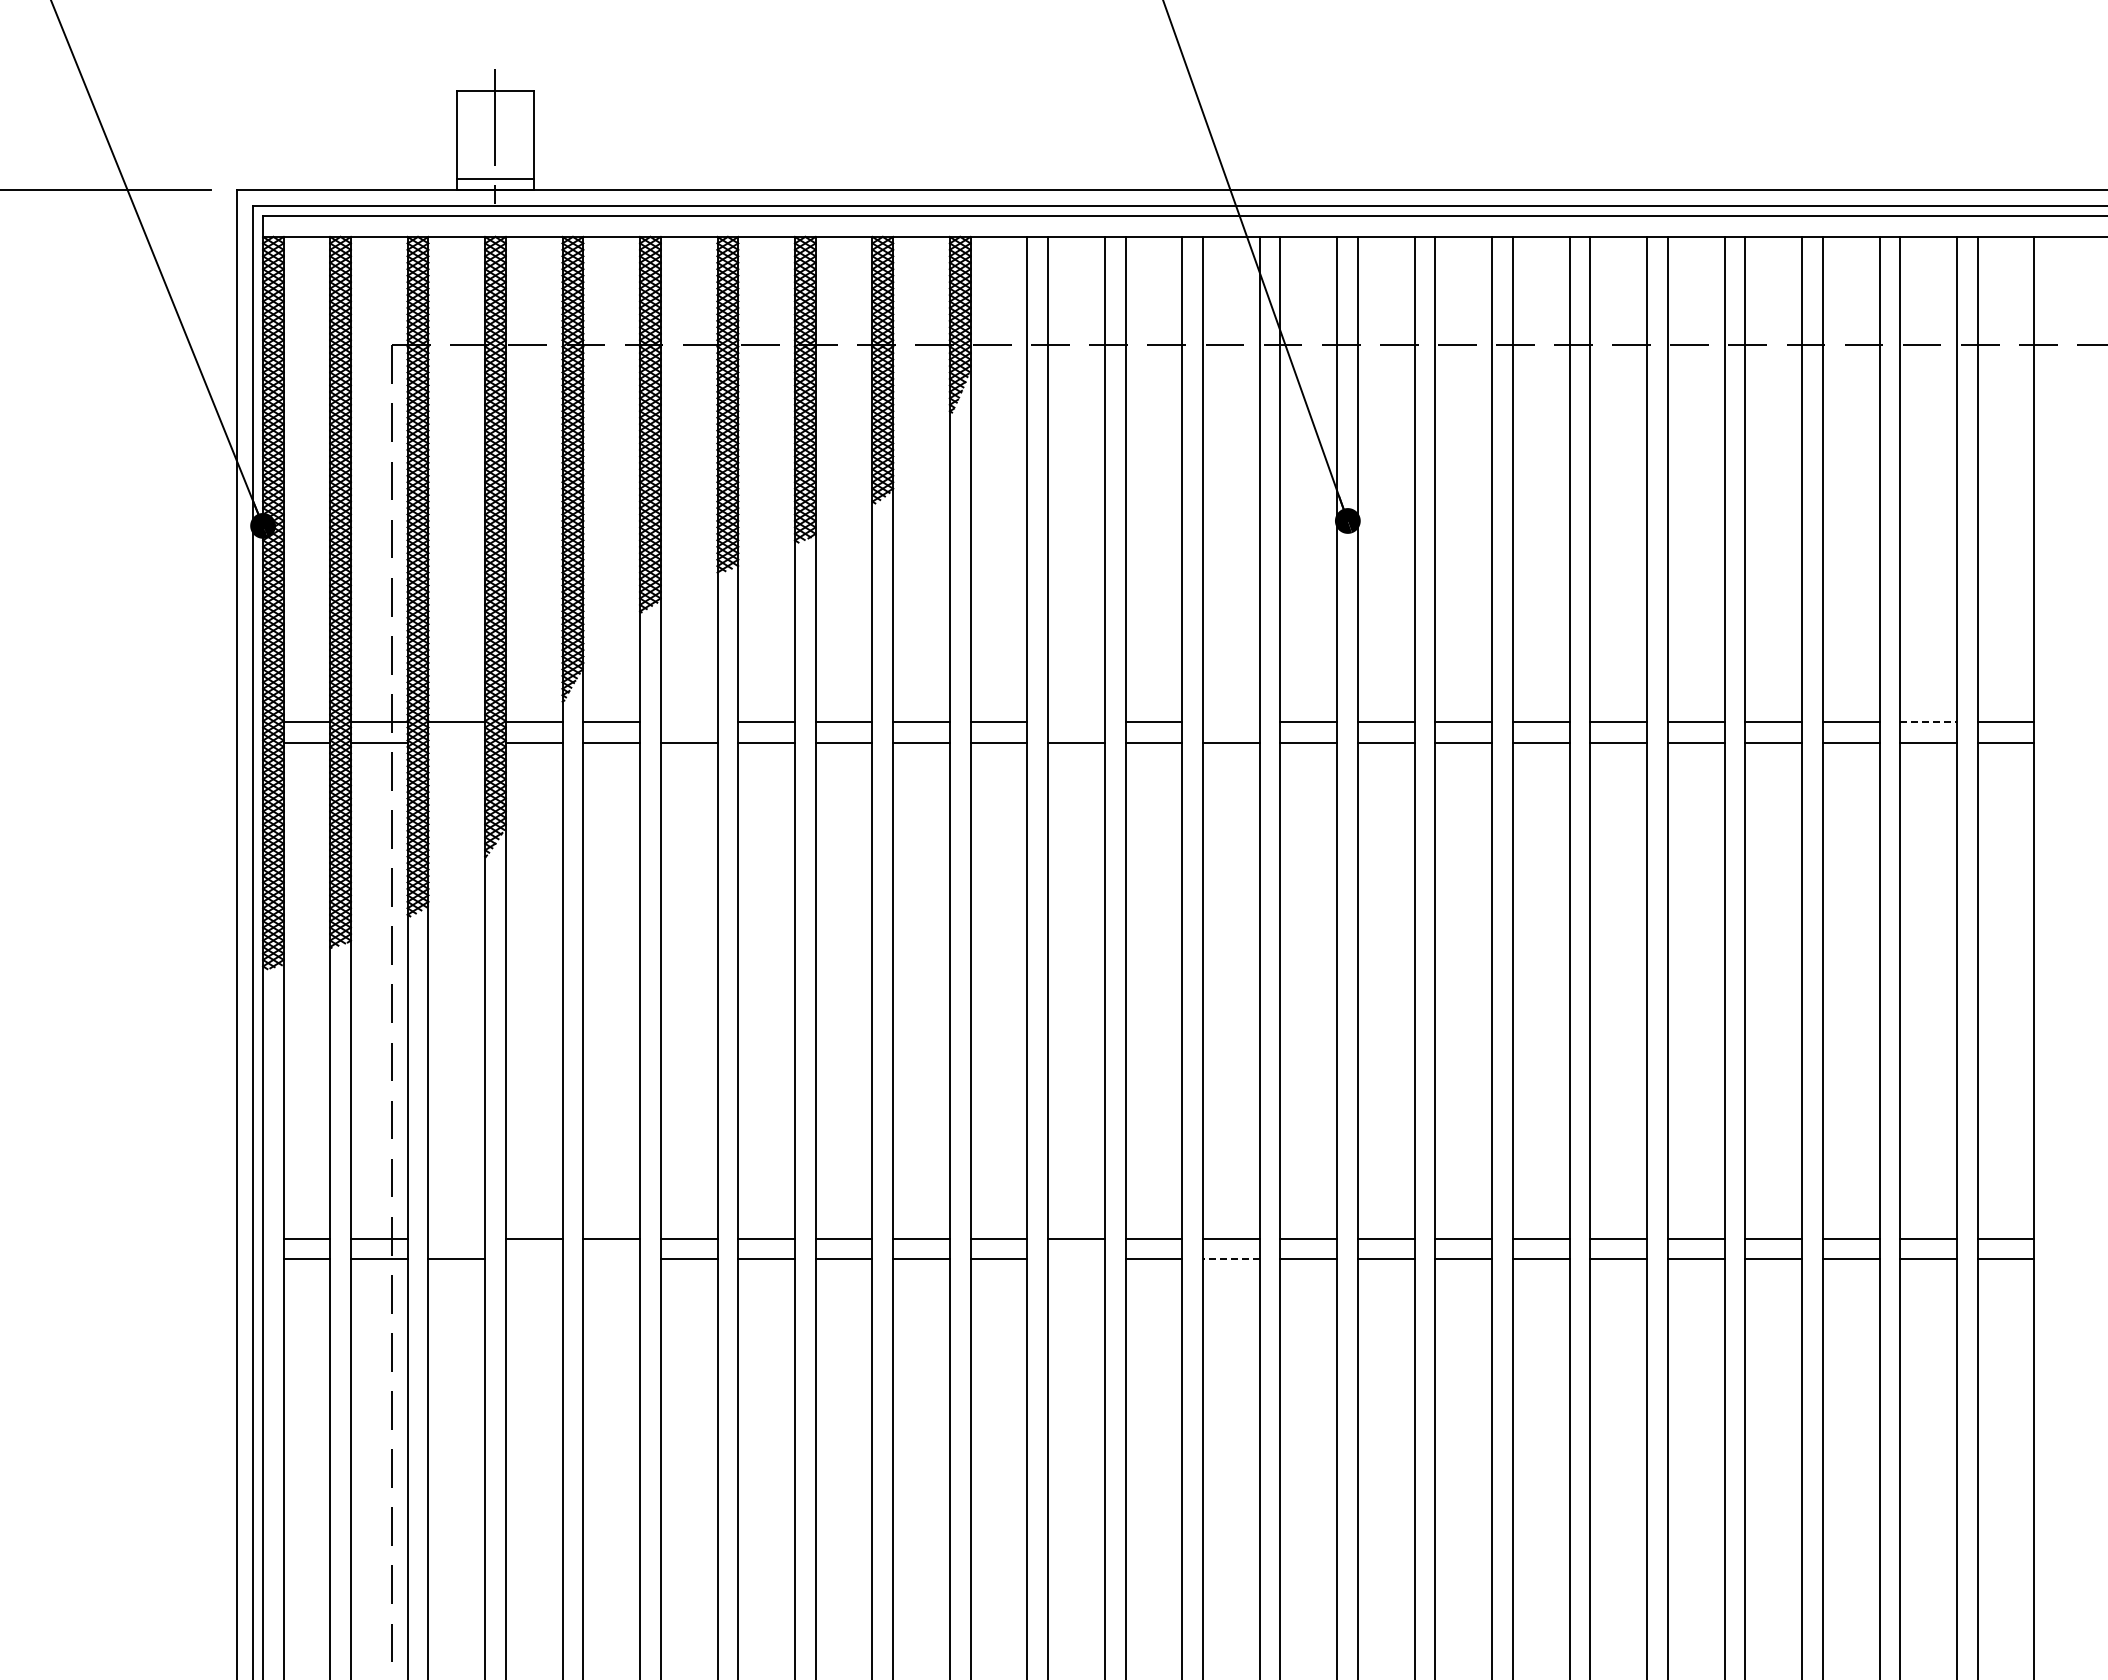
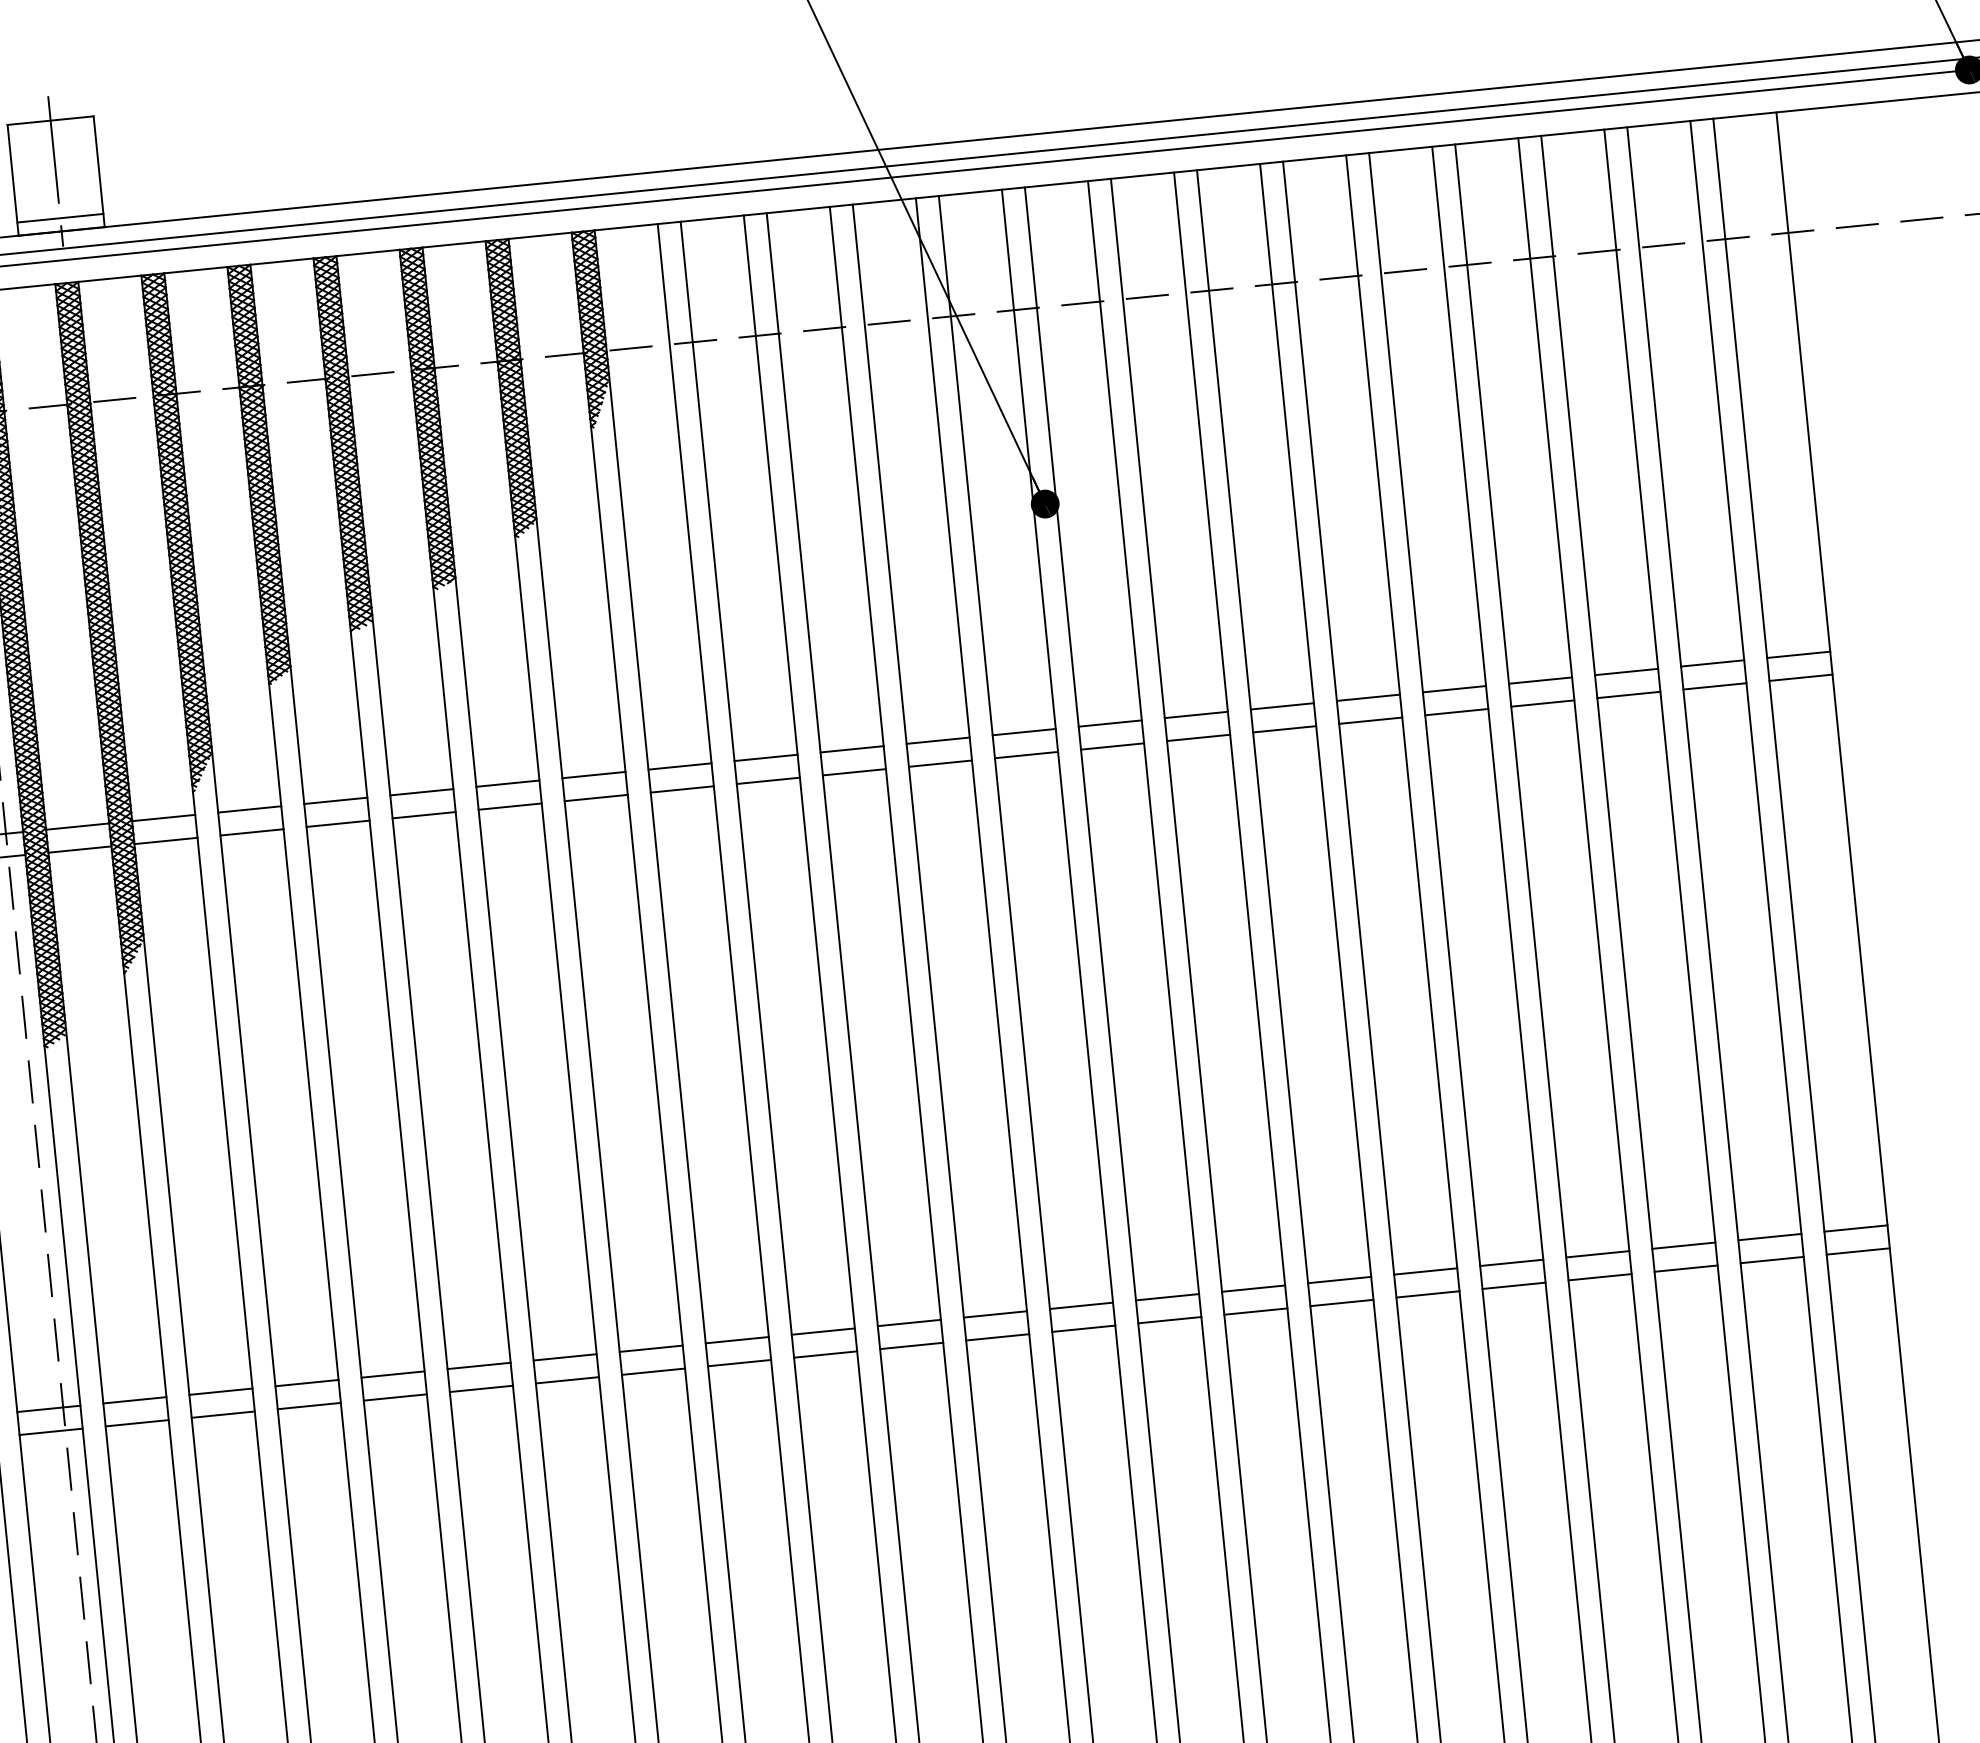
line: (688, 722) -> (335, 801), added
line: (1076, 722) -> (766, 758), added
line: (1230, 722) -> (937, 740), added
line: (1929, 722) -> (1713, 663), dashed -> solid
line: (456, 743) -> (79, 850), added
line: (456, 1238) -> (134, 1399), added
line: (533, 1259) -> (222, 1414), added
line: (611, 1259) -> (309, 1406), added
line: (1076, 1259) -> (825, 1354), added
line: (1230, 1259) -> (996, 1337), dashed -> solid

